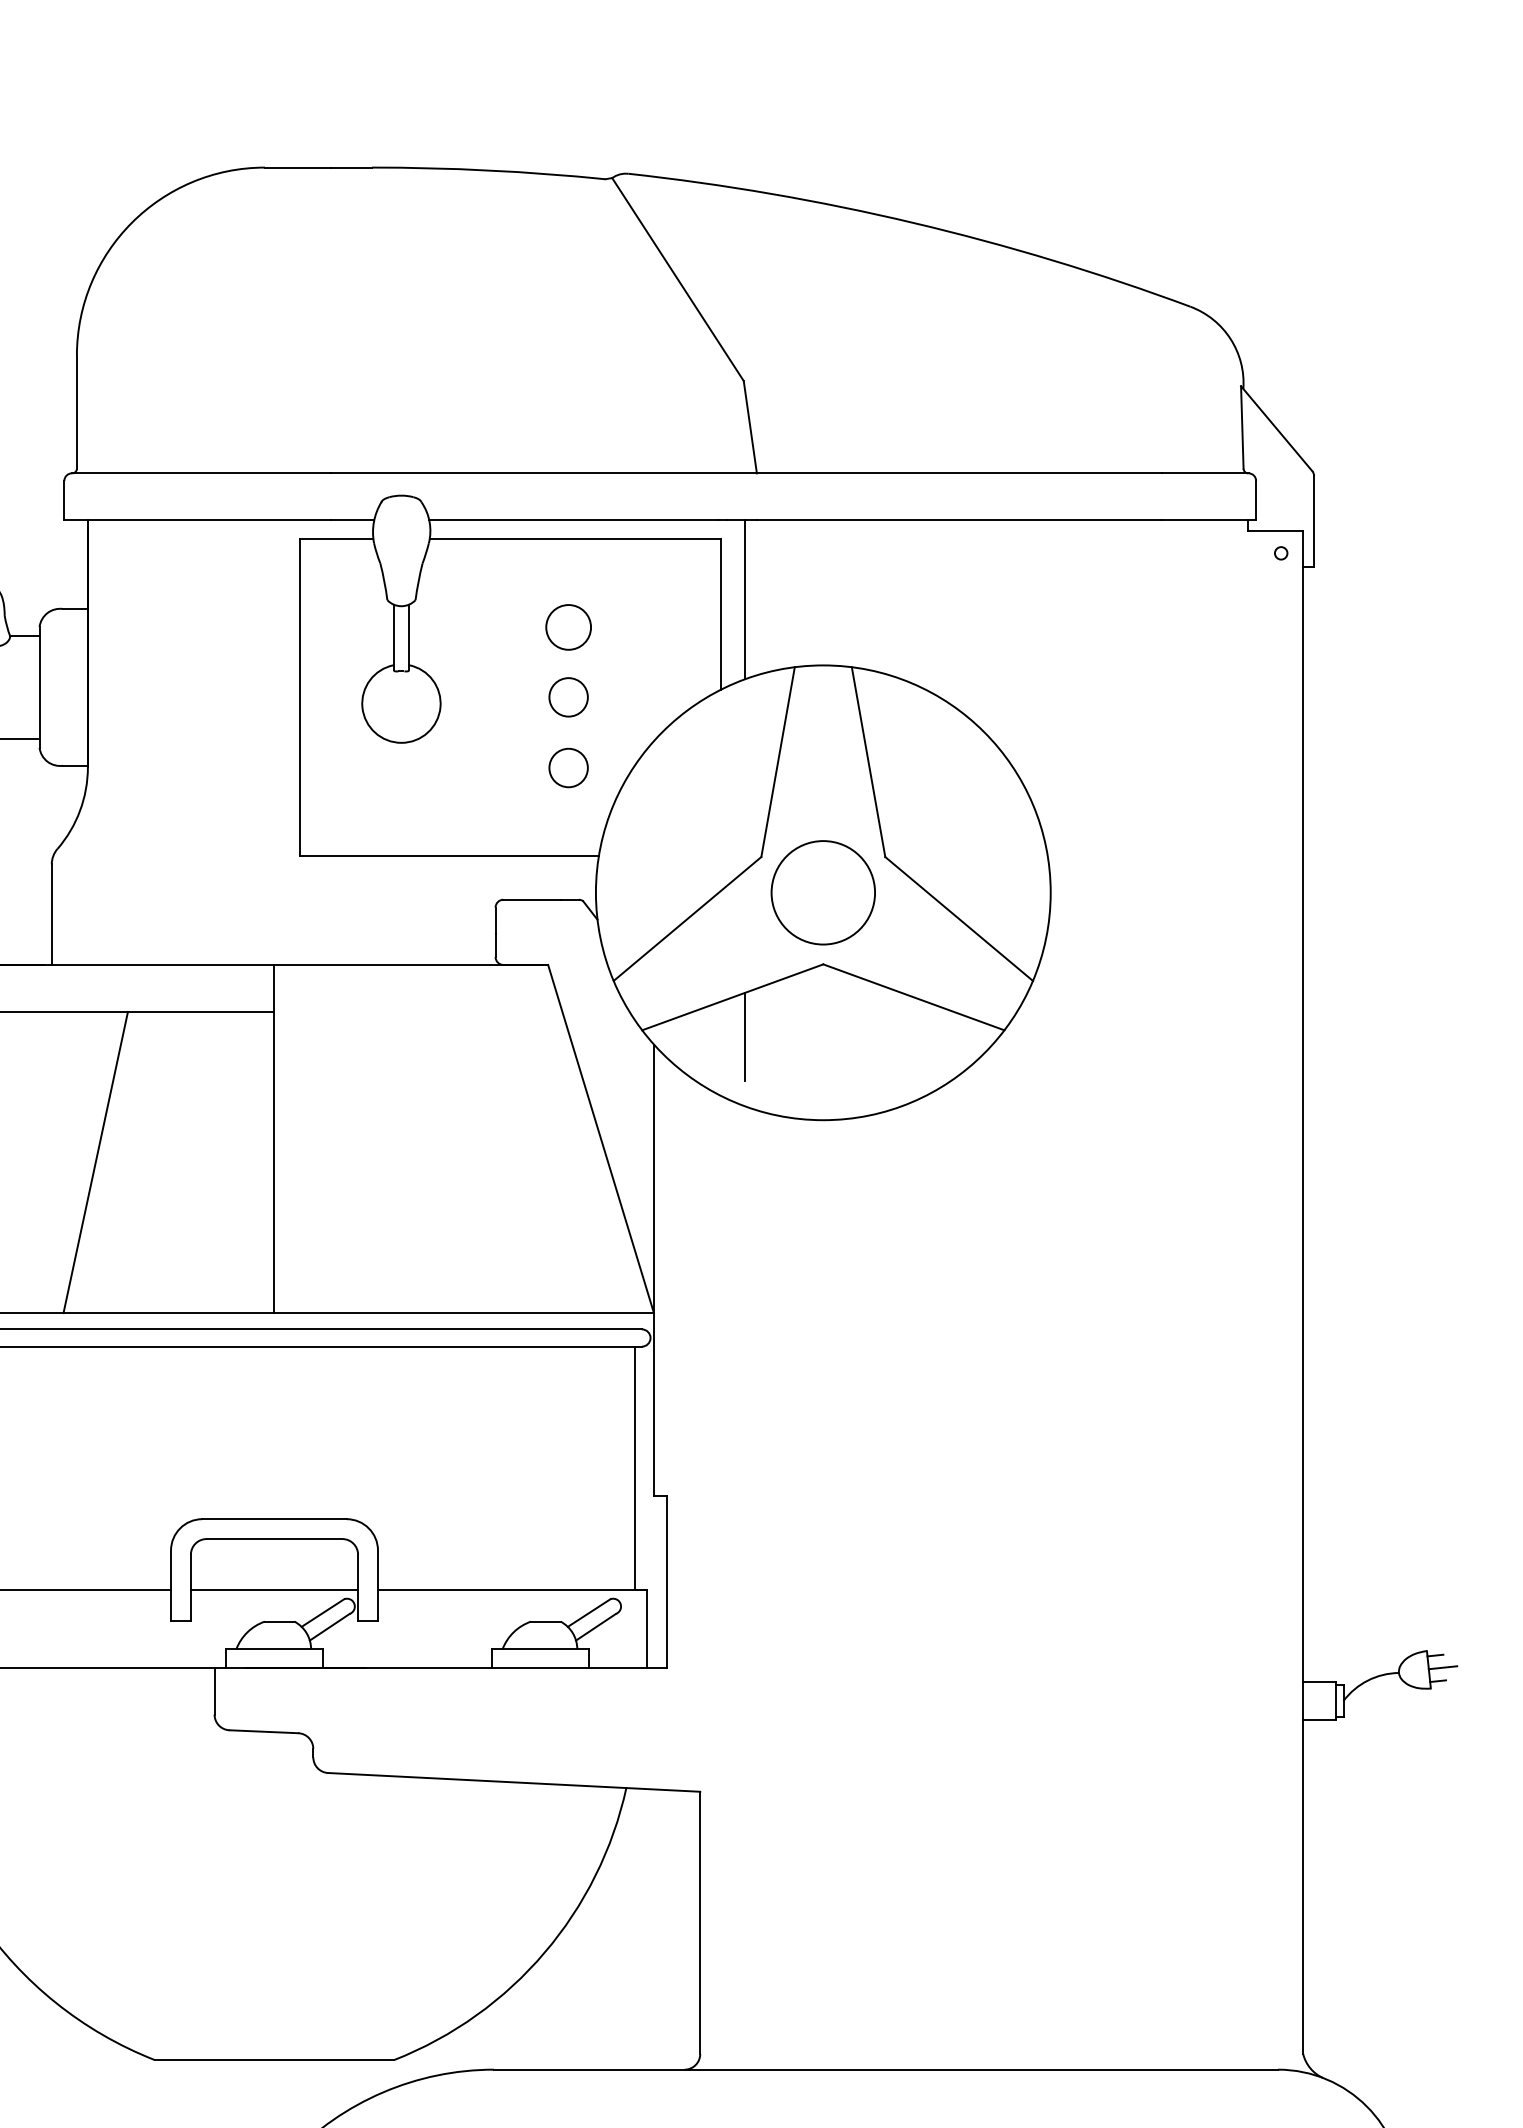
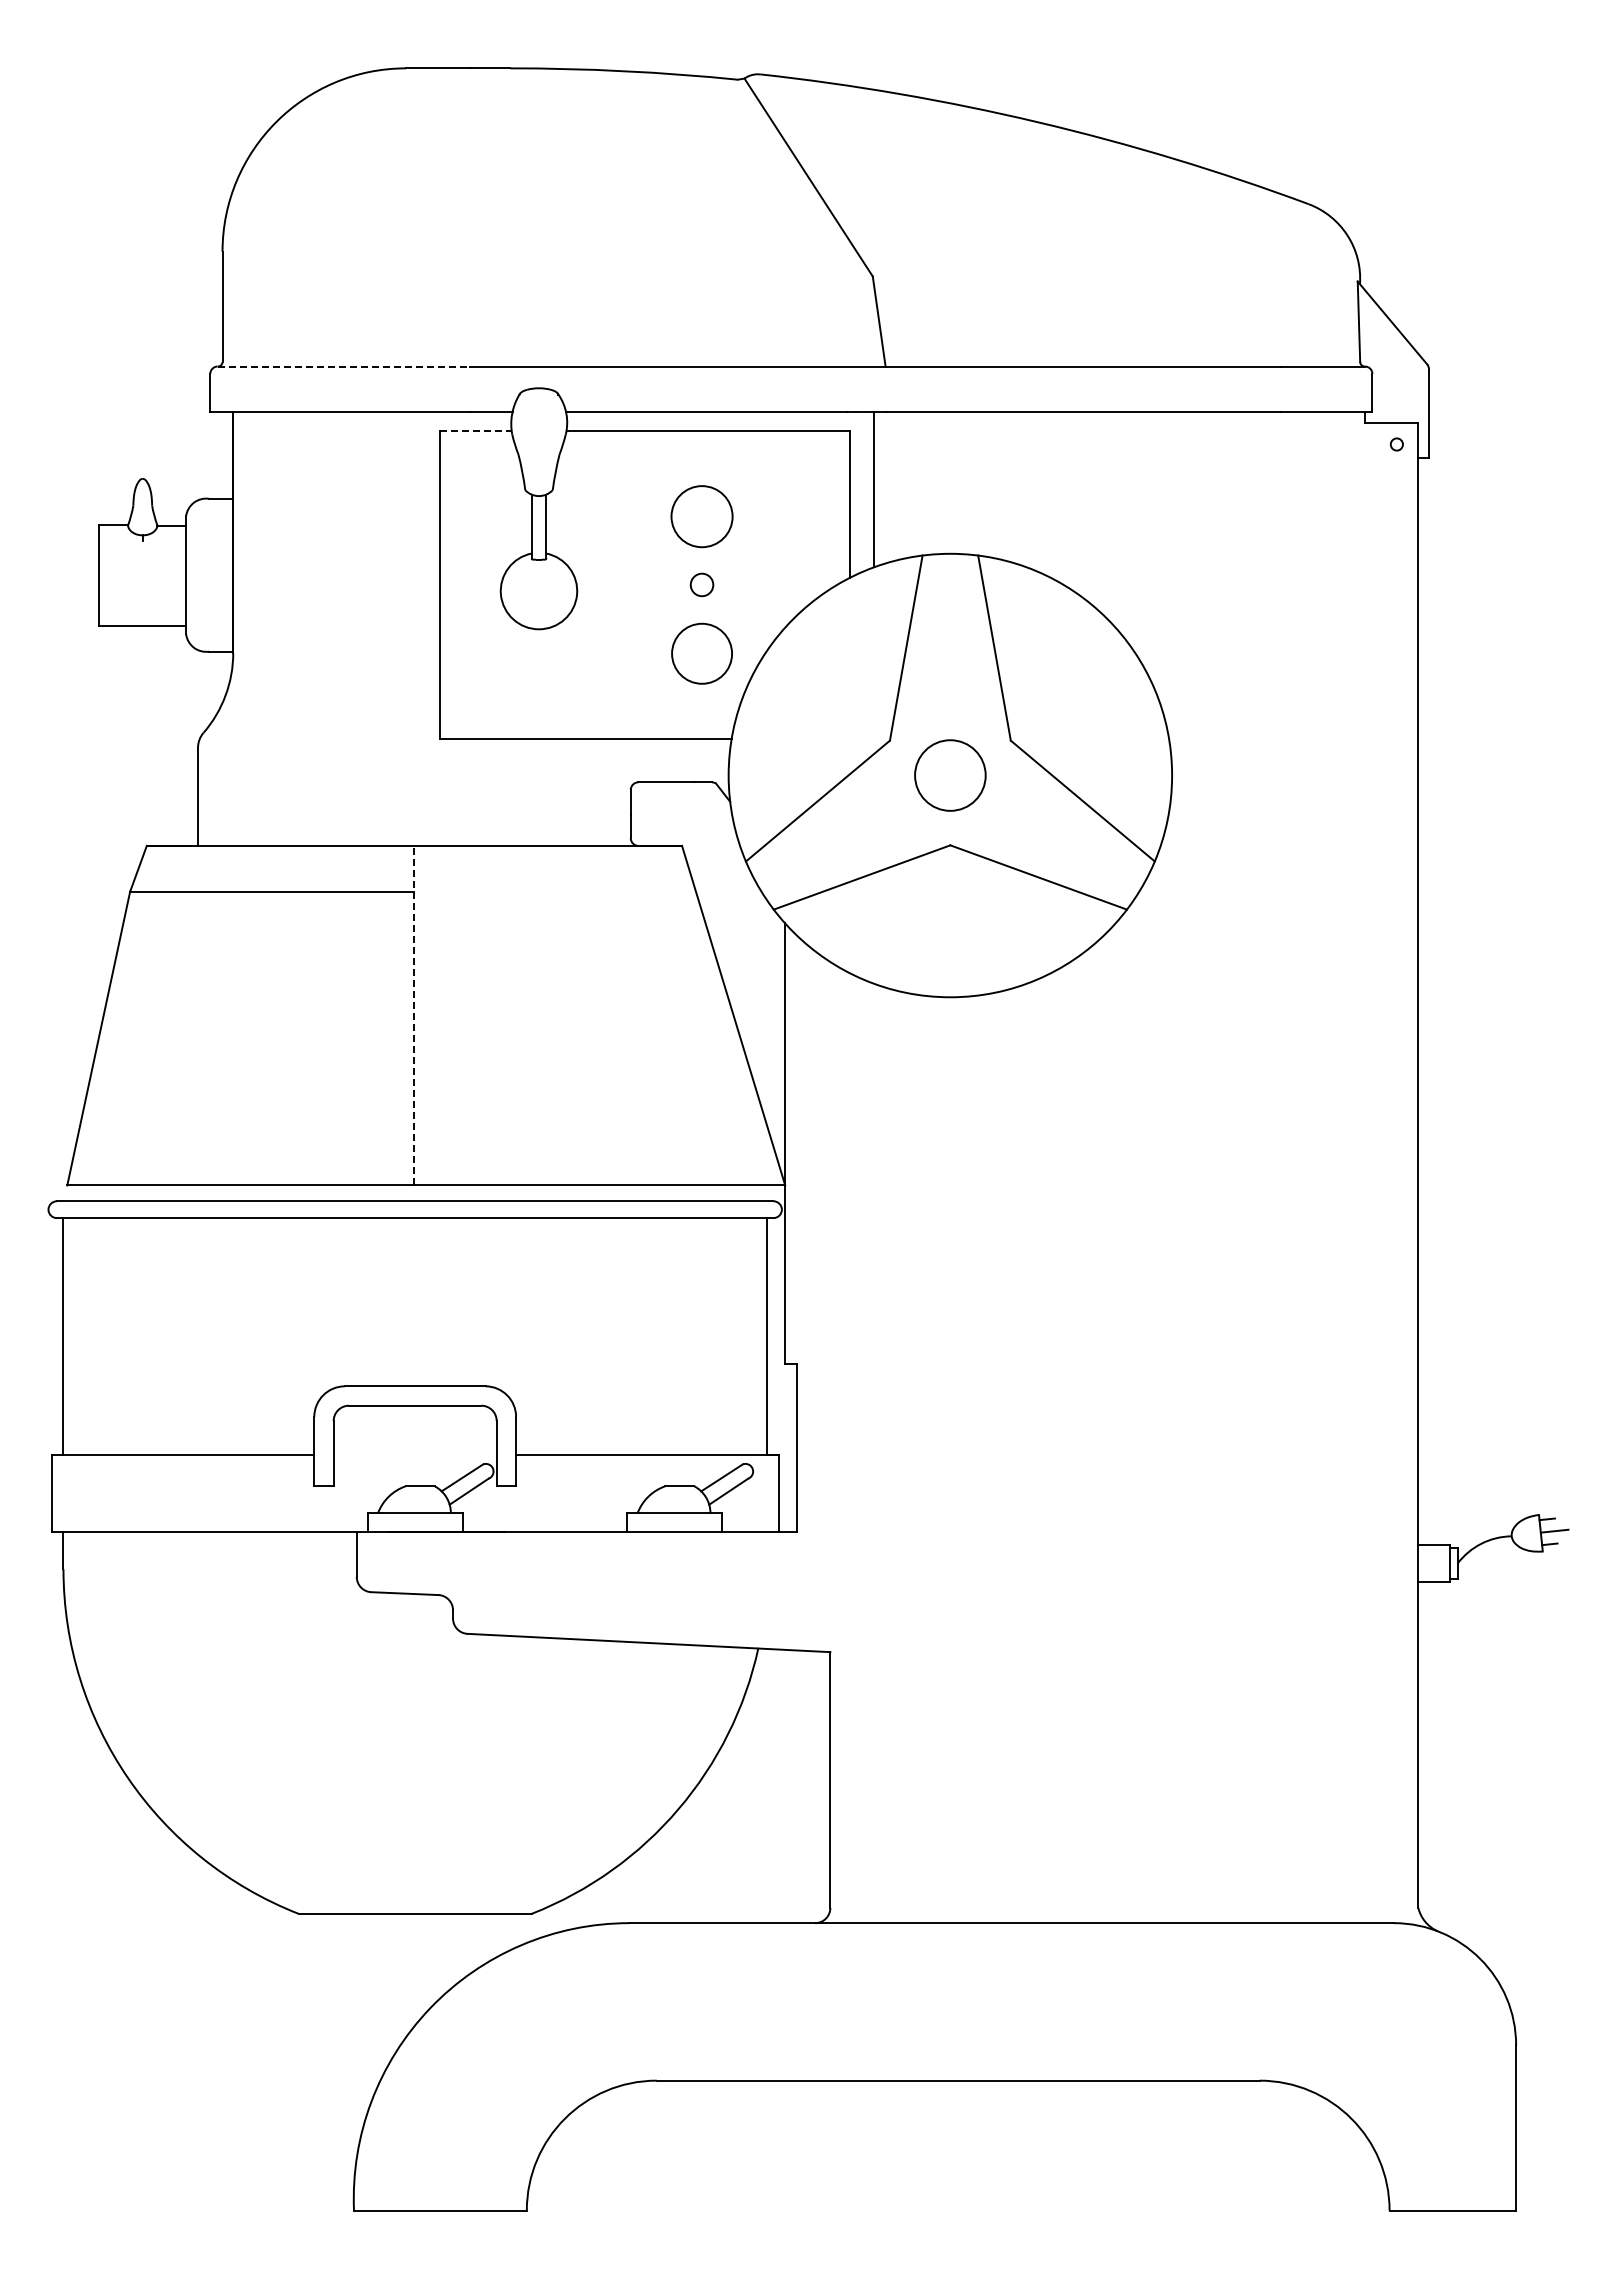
line: (201, 473) -> (344, 366), solid -> dashed
line: (337, 538) -> (476, 430), solid -> dashed
circle: (568, 627) -> (701, 516), size x1.4
circle: (568, 696) -> (701, 584), size x0.6
circle: (568, 767) -> (701, 653), size x1.6
circle: (822, 892) -> (949, 775), size x0.7
line: (744, 1037) -> (873, 916), removed
line: (273, 1138) -> (414, 1015), solid -> dashed
line: (95, 1162) -> (240, 1038), removed
line: (273, 1590) -> (414, 1455), removed

